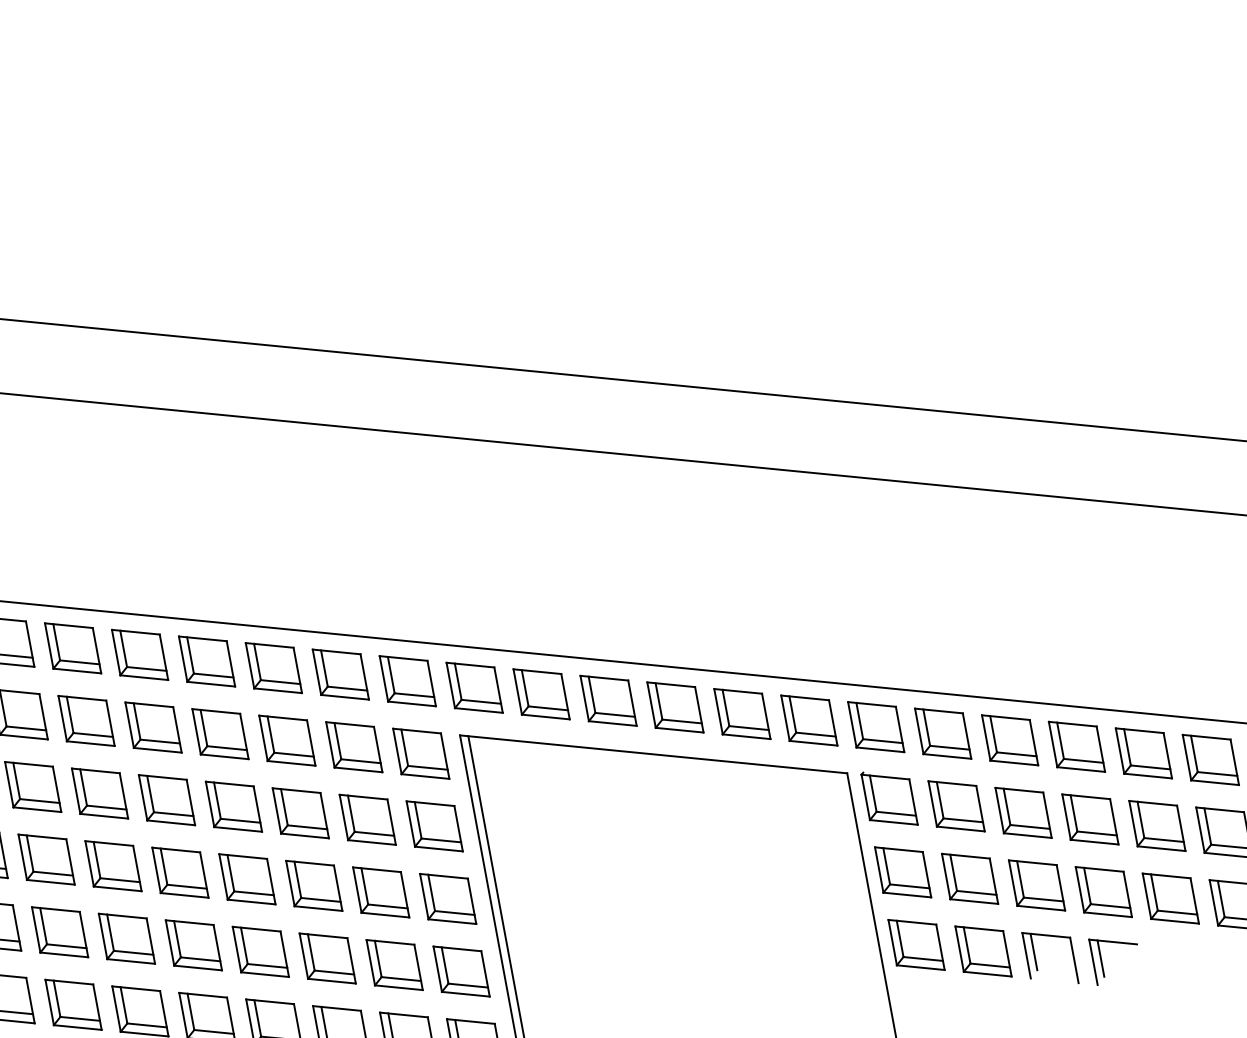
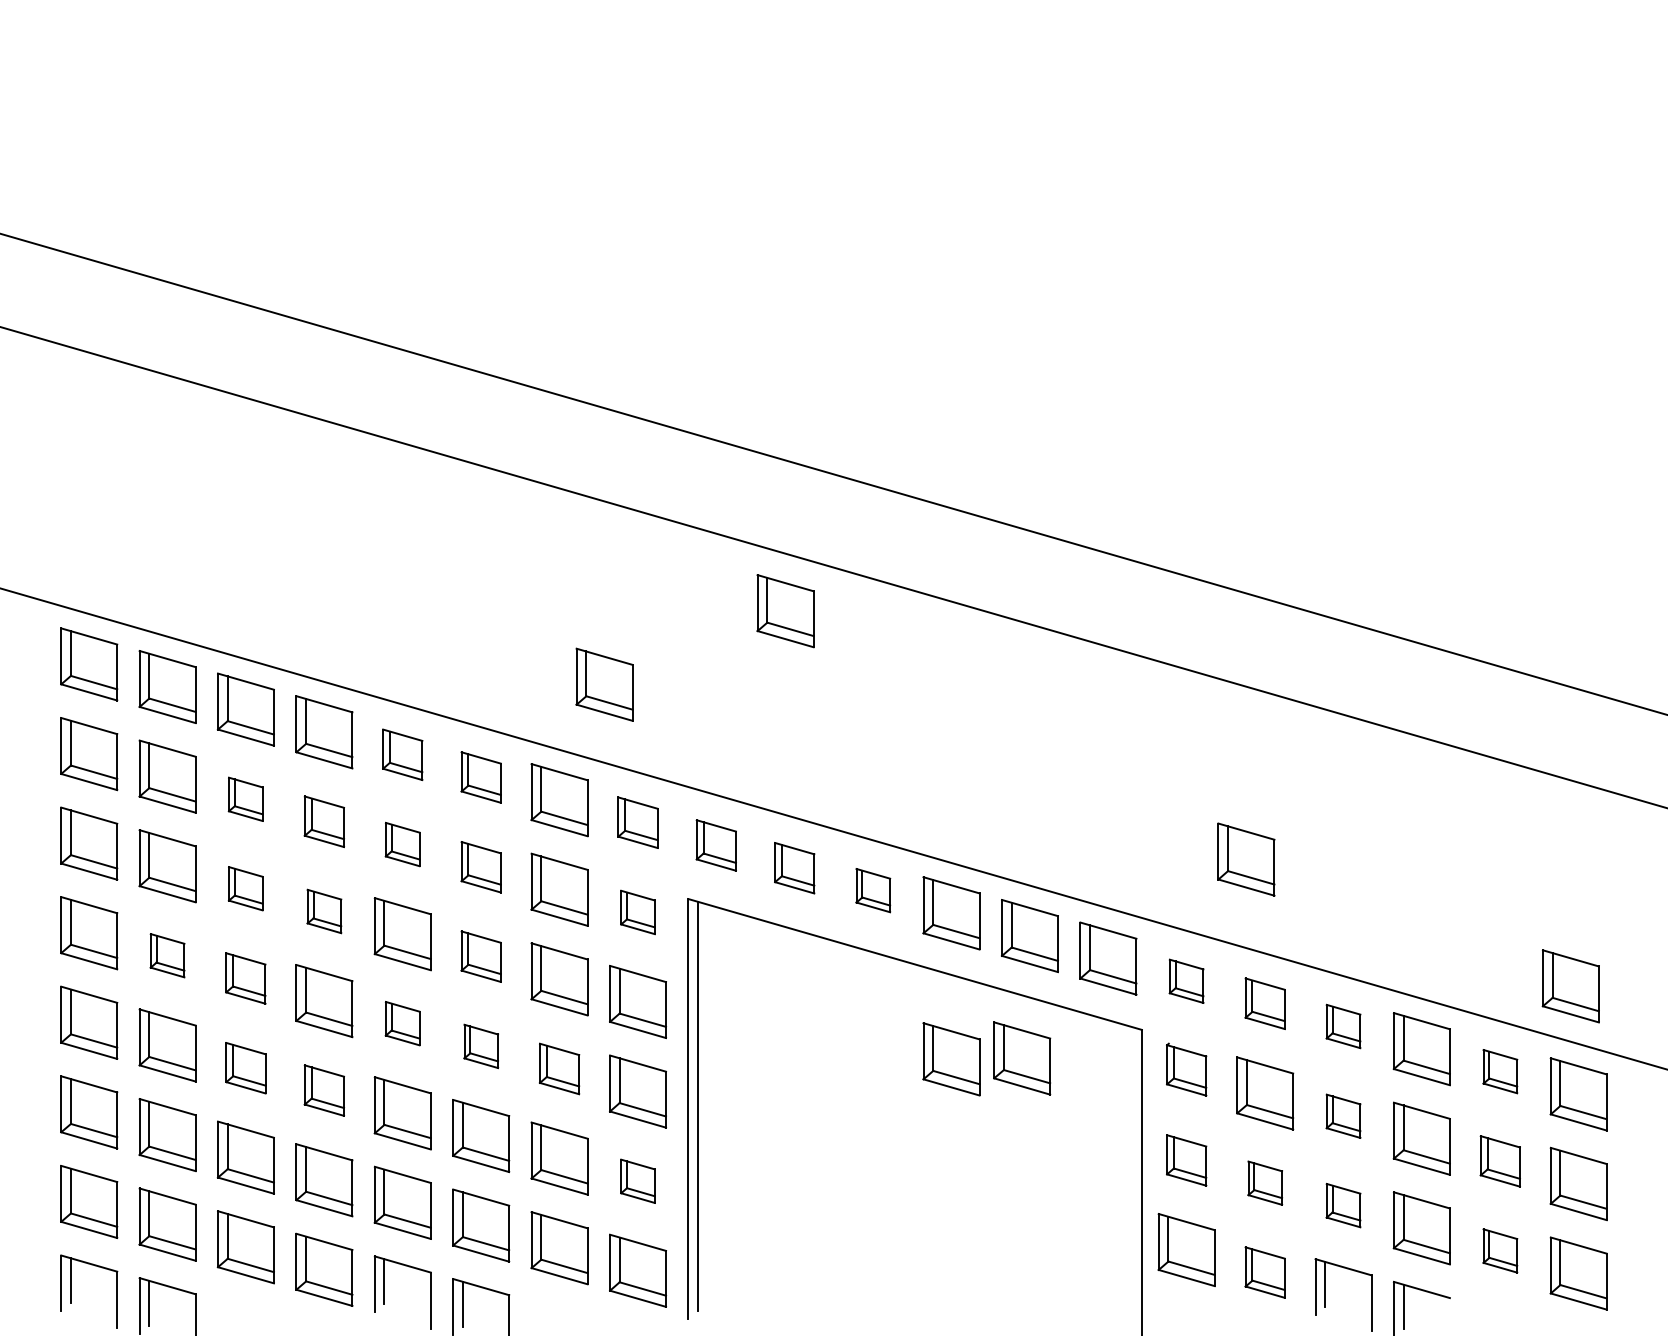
part: (495, 487) -> (785, 611), added
part: (359, 574) -> (604, 684), added
part: (906, 619) -> (1246, 859), added
part: (206, 661) -> (402, 754), size x0.7
part: (274, 667) -> (481, 777), size x0.7
part: (1187, 673) -> (1570, 986), added
part: (407, 681) -> (637, 822), size x0.7
part: (474, 687) -> (716, 845), size x0.7
part: (541, 694) -> (794, 868), size x0.7
part: (608, 700) -> (873, 890), size x0.6
part: (86, 721) -> (245, 799), size x0.6
part: (153, 727) -> (324, 821), size x0.7
part: (876, 727) -> (1186, 981), size x0.6
part: (943, 733) -> (1265, 1003), size x0.7
part: (220, 734) -> (402, 844), size x0.6
part: (287, 740) -> (481, 867), size x0.7
part: (1010, 740) -> (1343, 1026), size x0.6
part: (420, 753) -> (637, 912), size x0.6
part: (1144, 753) -> (1500, 1071), size x0.6
part: (99, 793) -> (245, 888), size x0.6
part: (889, 798) -> (1186, 1069), size x0.7
part: (167, 800) -> (324, 911), size x0.6
part: (301, 813) -> (481, 956), size x0.7
part: (1023, 813) -> (1343, 1116), size x0.6
part: (754, 814) -> (1022, 1058), added
part: (697, 825) -> (951, 1059), added
part: (1157, 826) -> (1500, 1161), size x0.7
part: (46, 859) -> (167, 955), size x0.6
part: (113, 866) -> (245, 978), size x0.7
part: (902, 872) -> (1186, 1160), size x0.7
part: (247, 879) -> (402, 1023), size x0.6
part: (970, 879) -> (1265, 1183), size x0.6
part: (314, 885) -> (481, 1046), size x0.6
part: (1036, 885) -> (1343, 1205), size x0.6
part: (381, 892) -> (559, 1068), size x0.7
part: (1170, 898) -> (1500, 1250), size x0.6
part: (126, 939) -> (245, 1068), size x0.7
part: (193, 945) -> (324, 1090), size x0.7
part: (983, 951) -> (1265, 1272), size x0.7
part: (461, 971) -> (637, 1181), size x0.6

